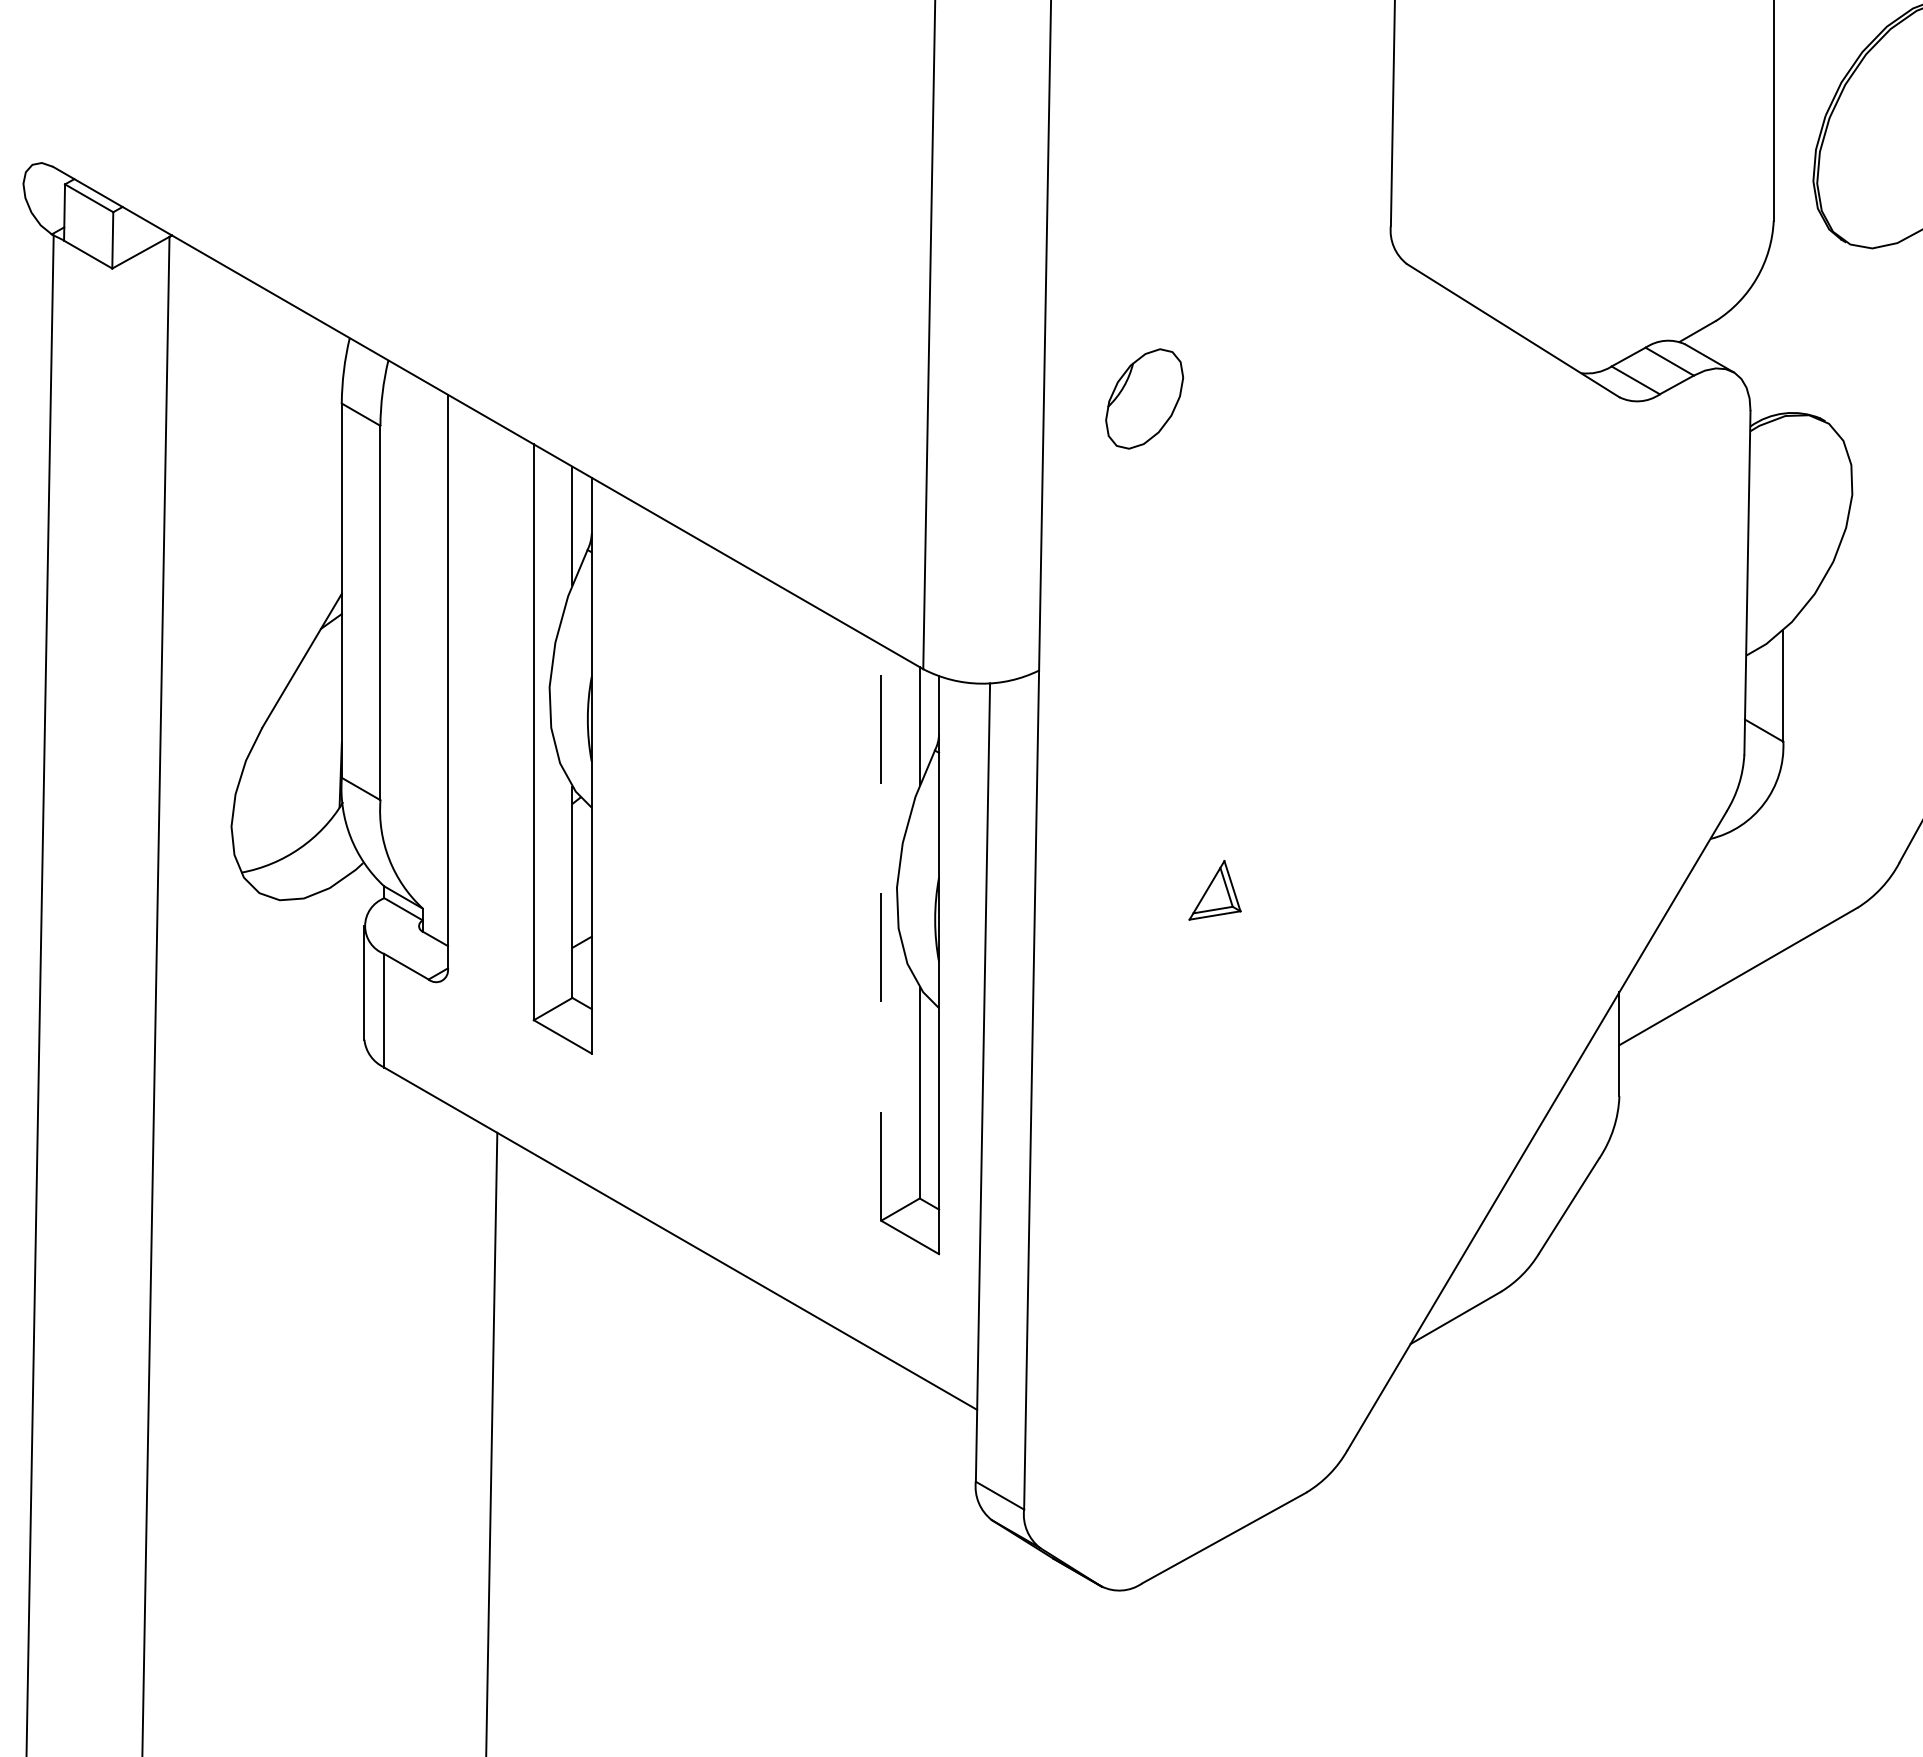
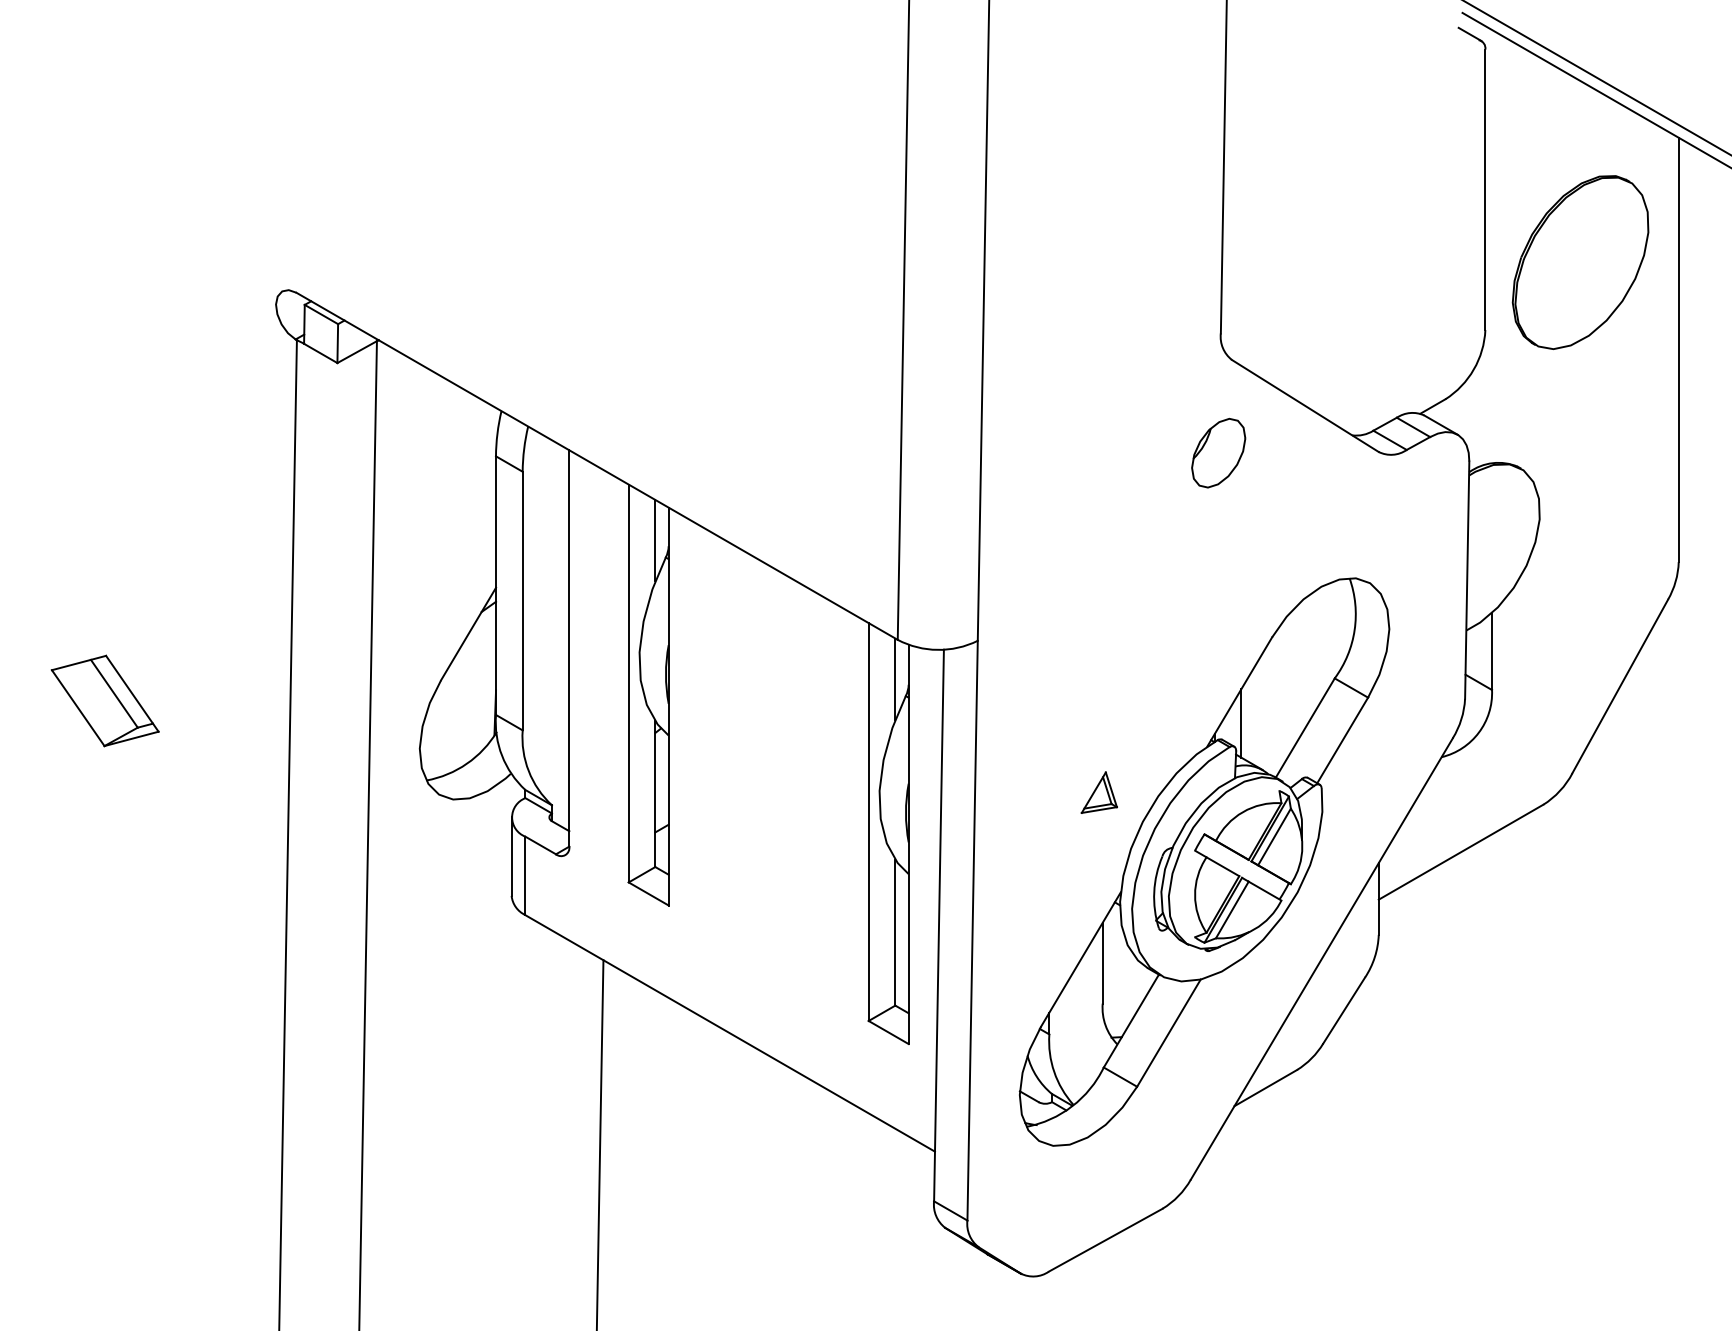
part: (1144, 397) -> (1218, 452), moved
line: (880, 933) -> (868, 822), dashed -> solid
part: (1367, 989) -> (1204, 861), added

